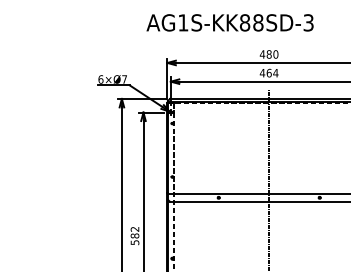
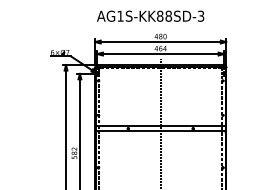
text: (229, 21) -> (150, 15), moved

